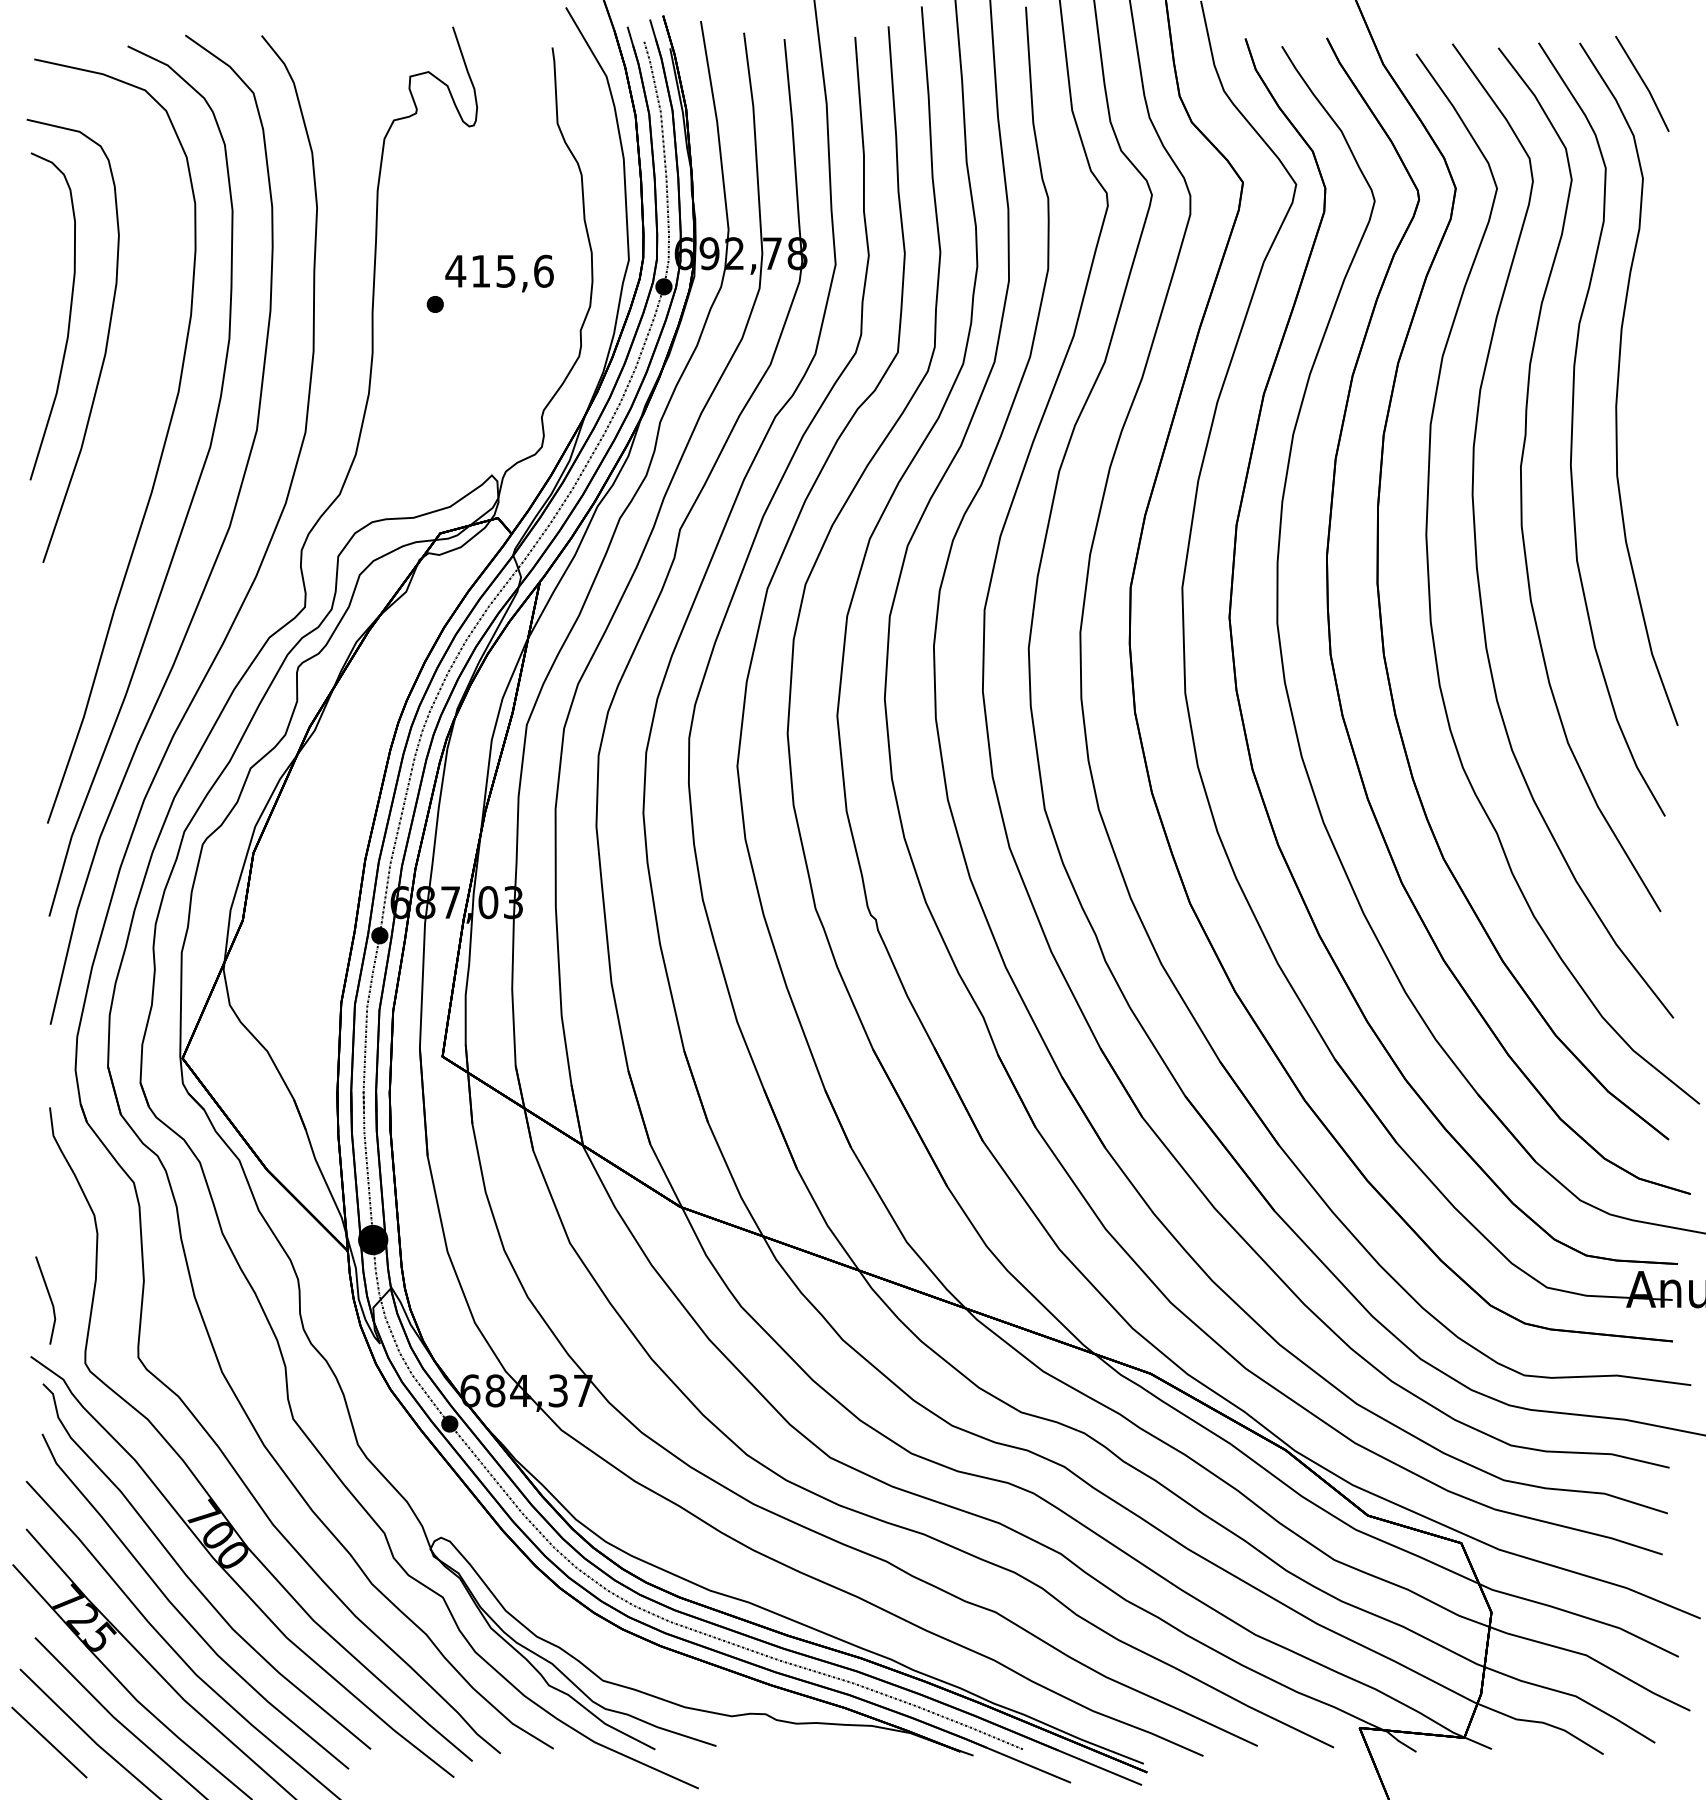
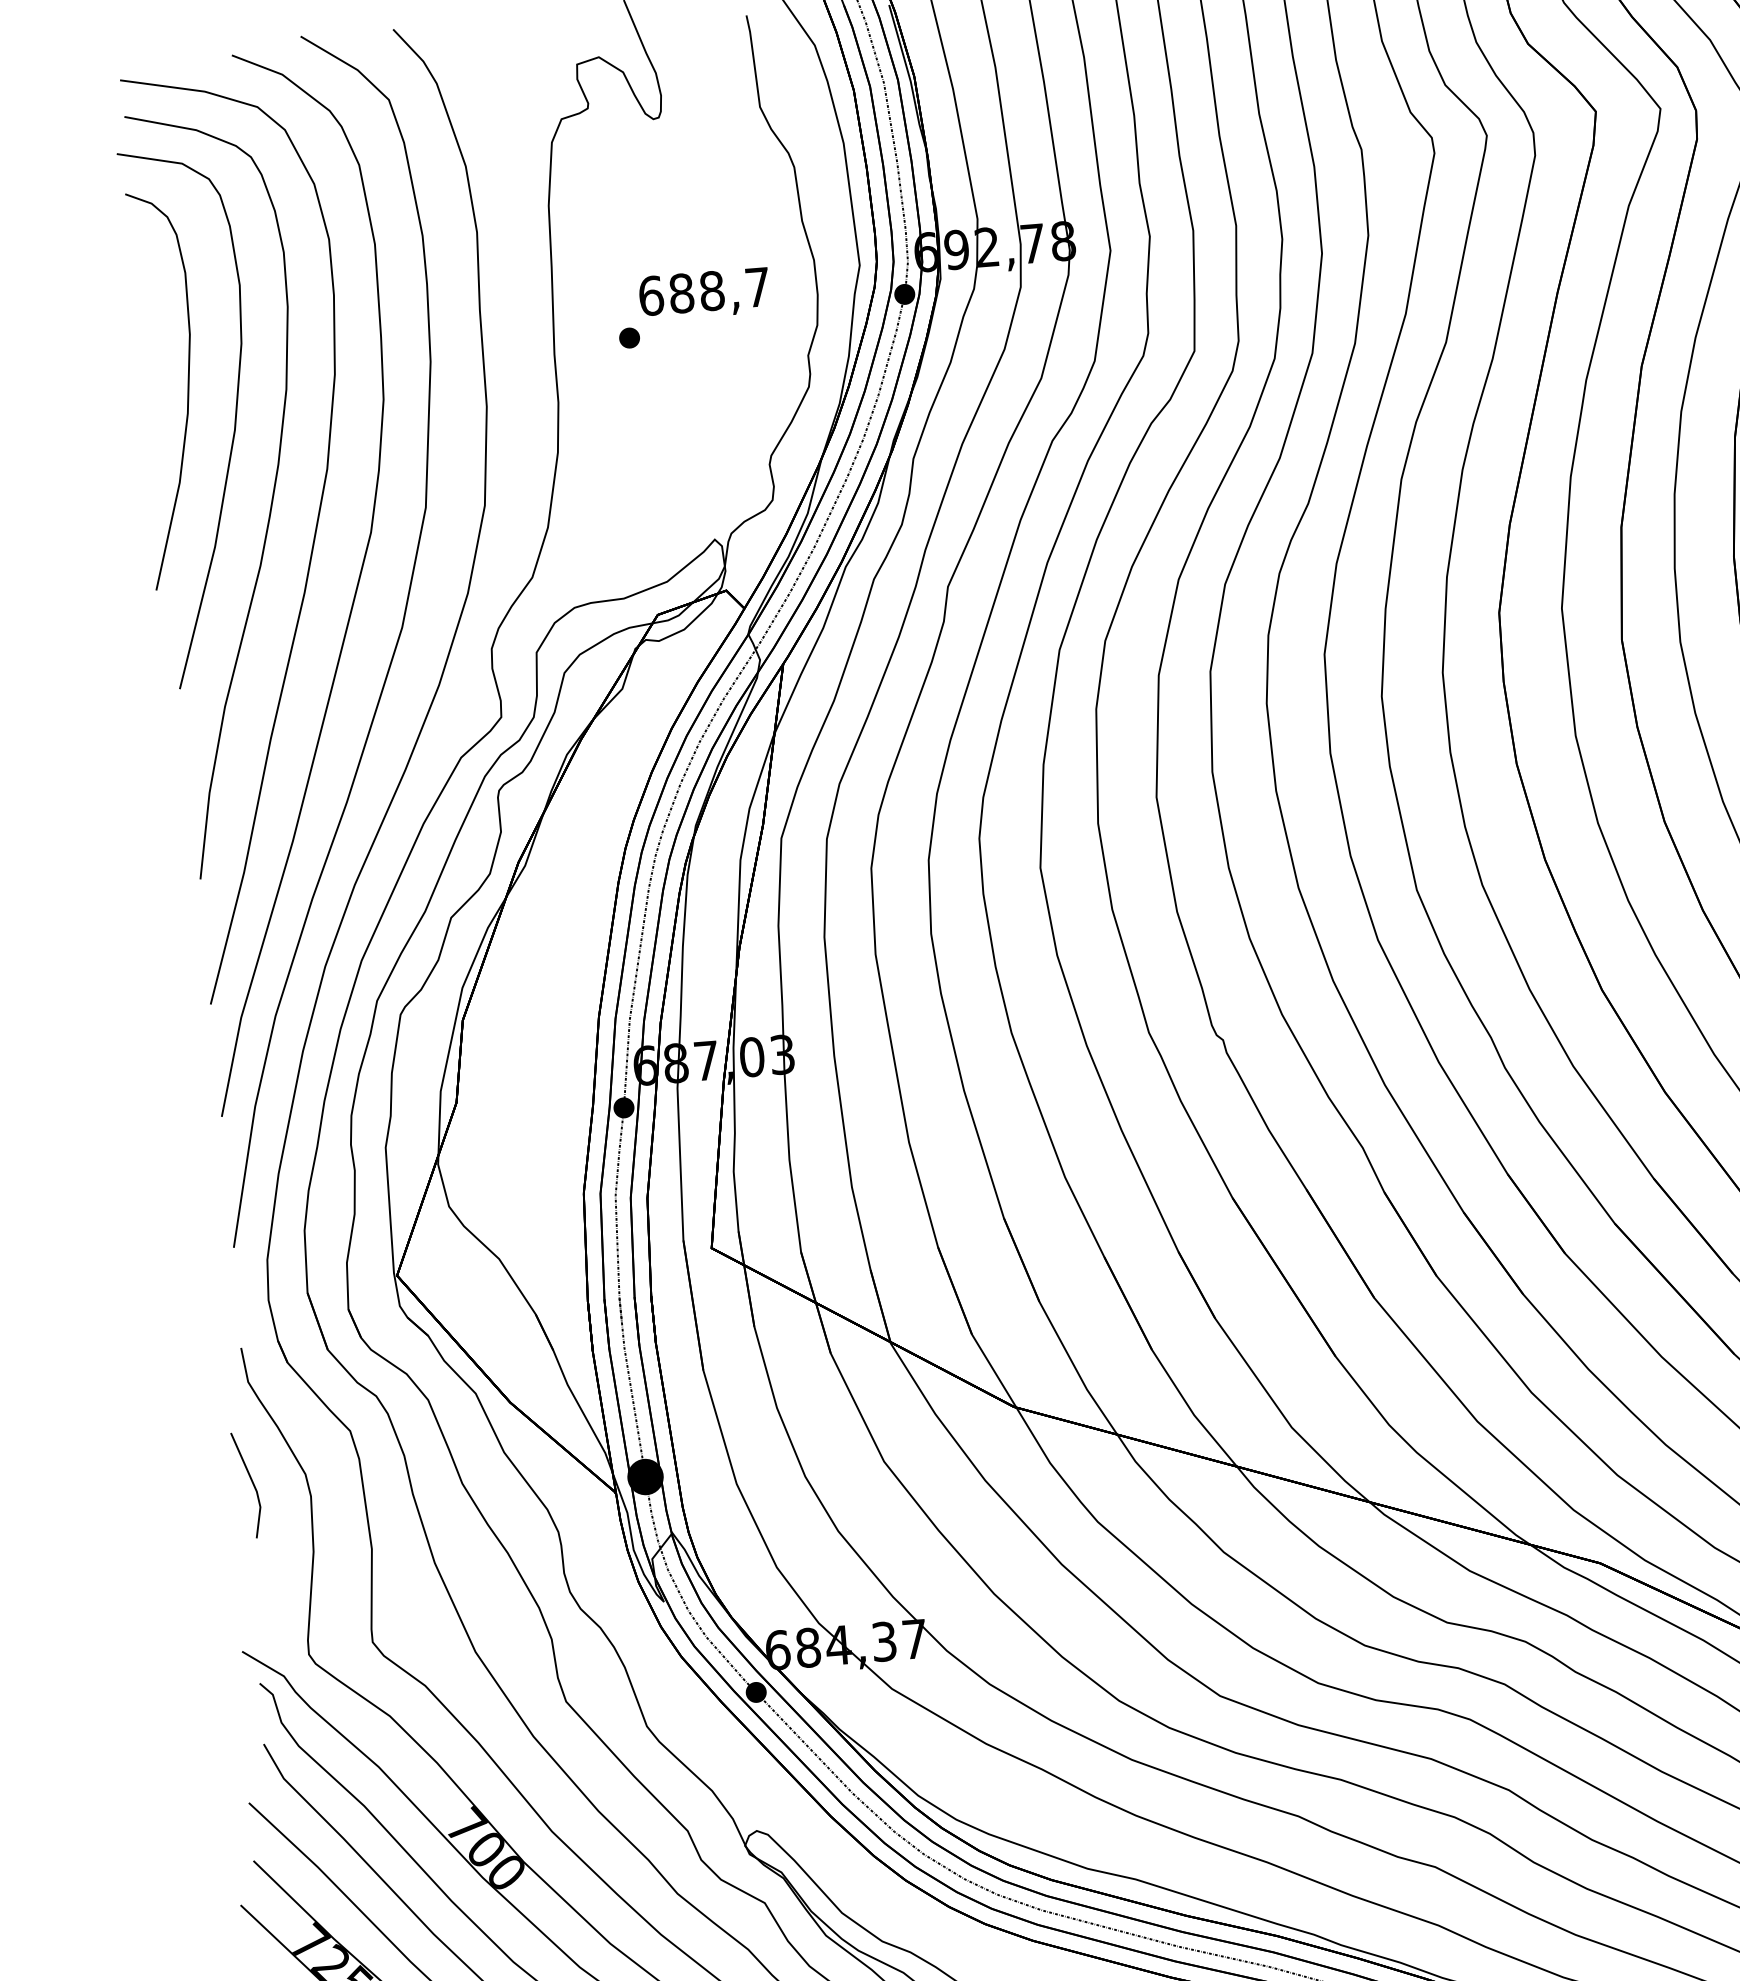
text: (499, 270) -> (704, 290), 415,6 -> 688,7
curve: (130, 413) -> (271, 499), added
line: (49, 1298) -> (251, 1482), moved

